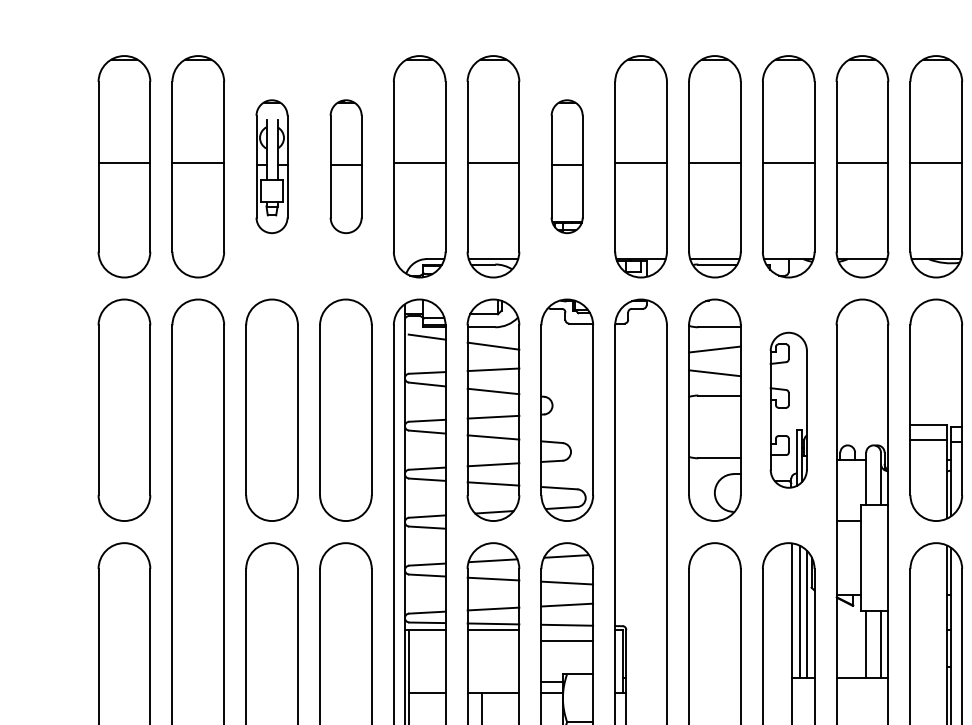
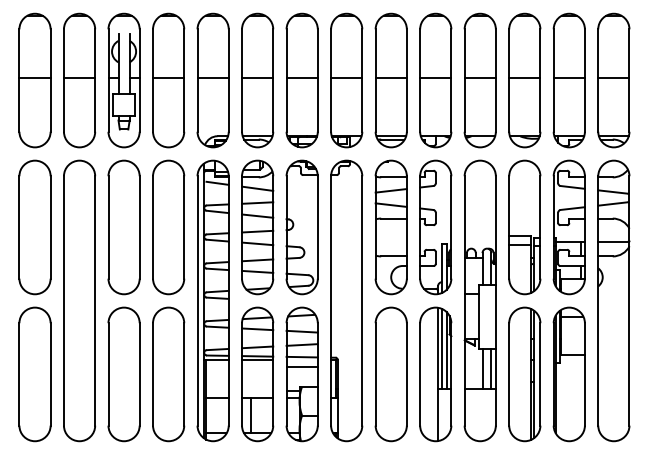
part: (271, 166) -> (123, 80), size x1.67
part: (345, 166) -> (168, 80), size x1.67
part: (566, 166) -> (301, 80), size x1.67
part: (788, 410) -> (435, 227), size x1.43

